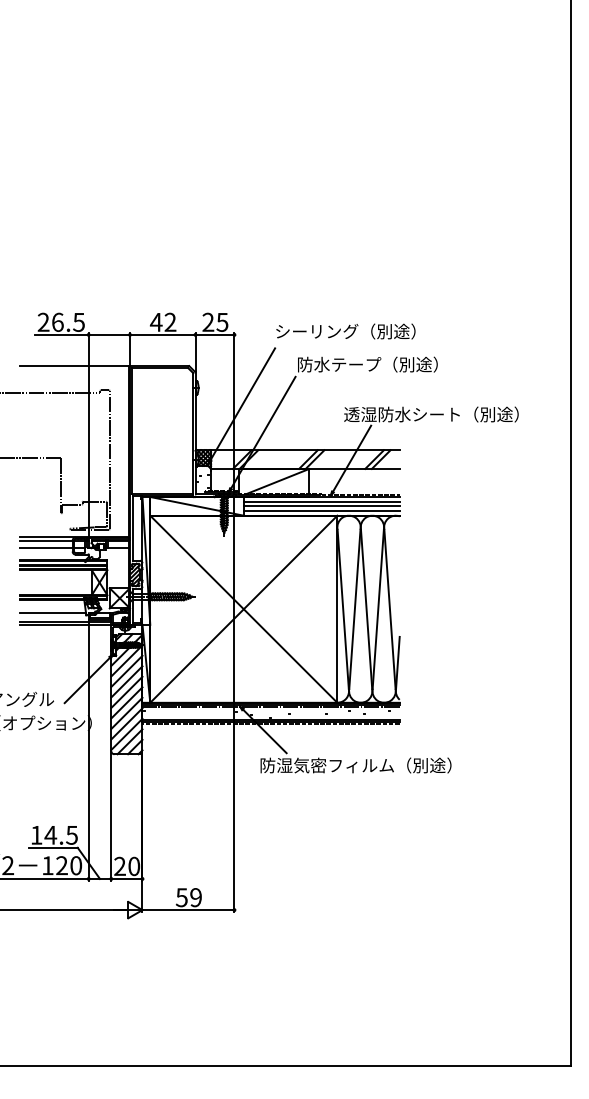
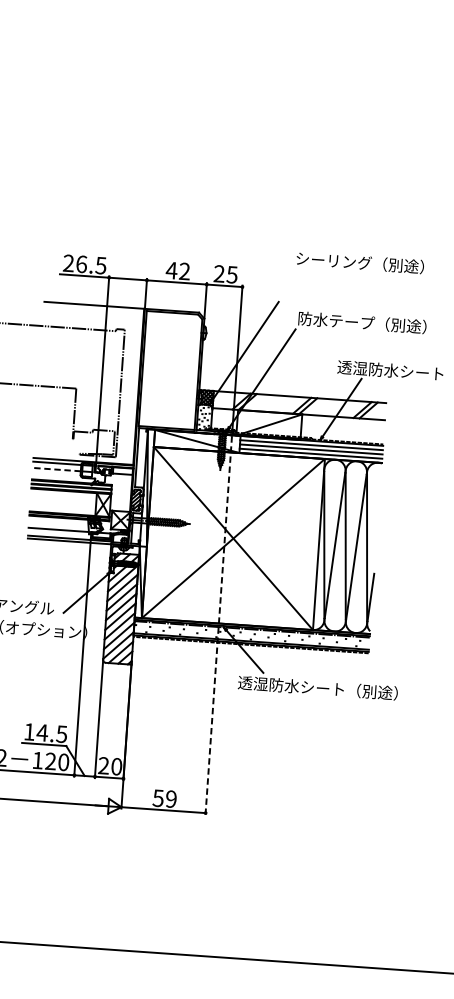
text: (345, 331) -> (359, 262), moved
line: (45, 547) -> (56, 469), solid -> dashed
line: (234, 704) -> (218, 625), solid -> dashed
text: (355, 765) -> (325, 688), 防湿気密フィルム（別途） -> 透湿防水シート（別途）

